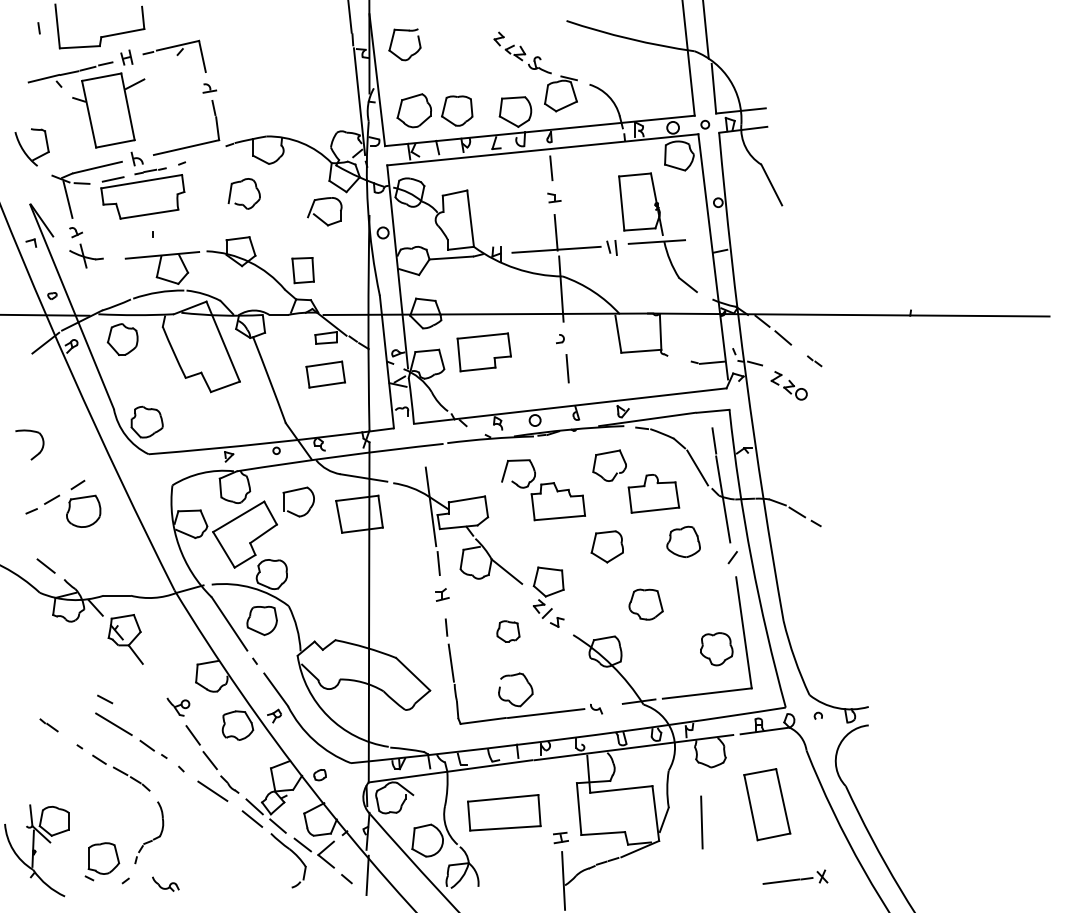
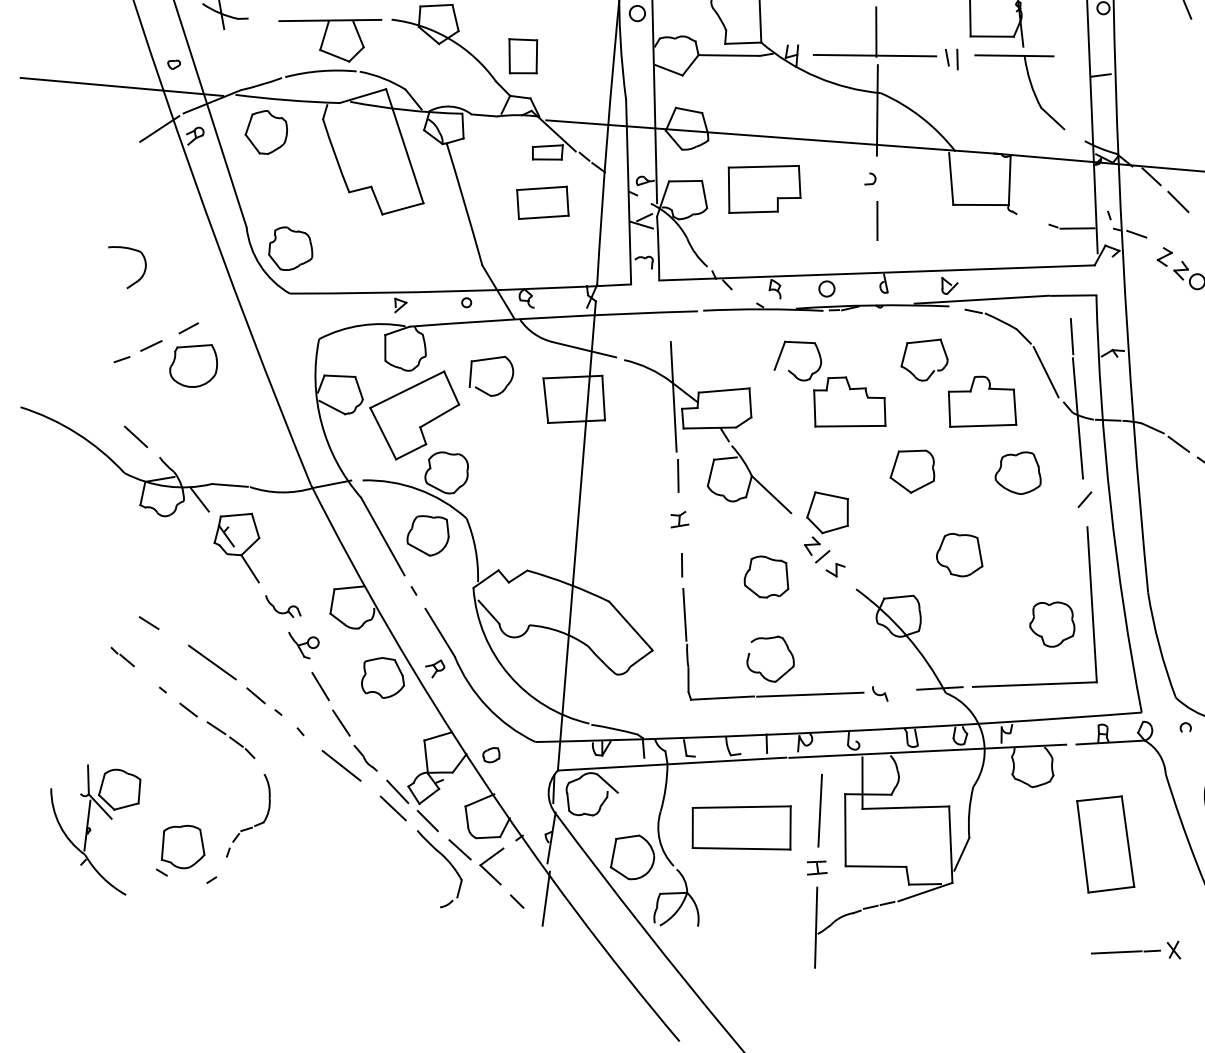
part: (508, 631) -> (767, 577), size x1.43
line: (105, 699) -> (149, 623), moved
line: (701, 822) -> (819, 810), moved
part: (165, 883) -> (282, 605), moved

